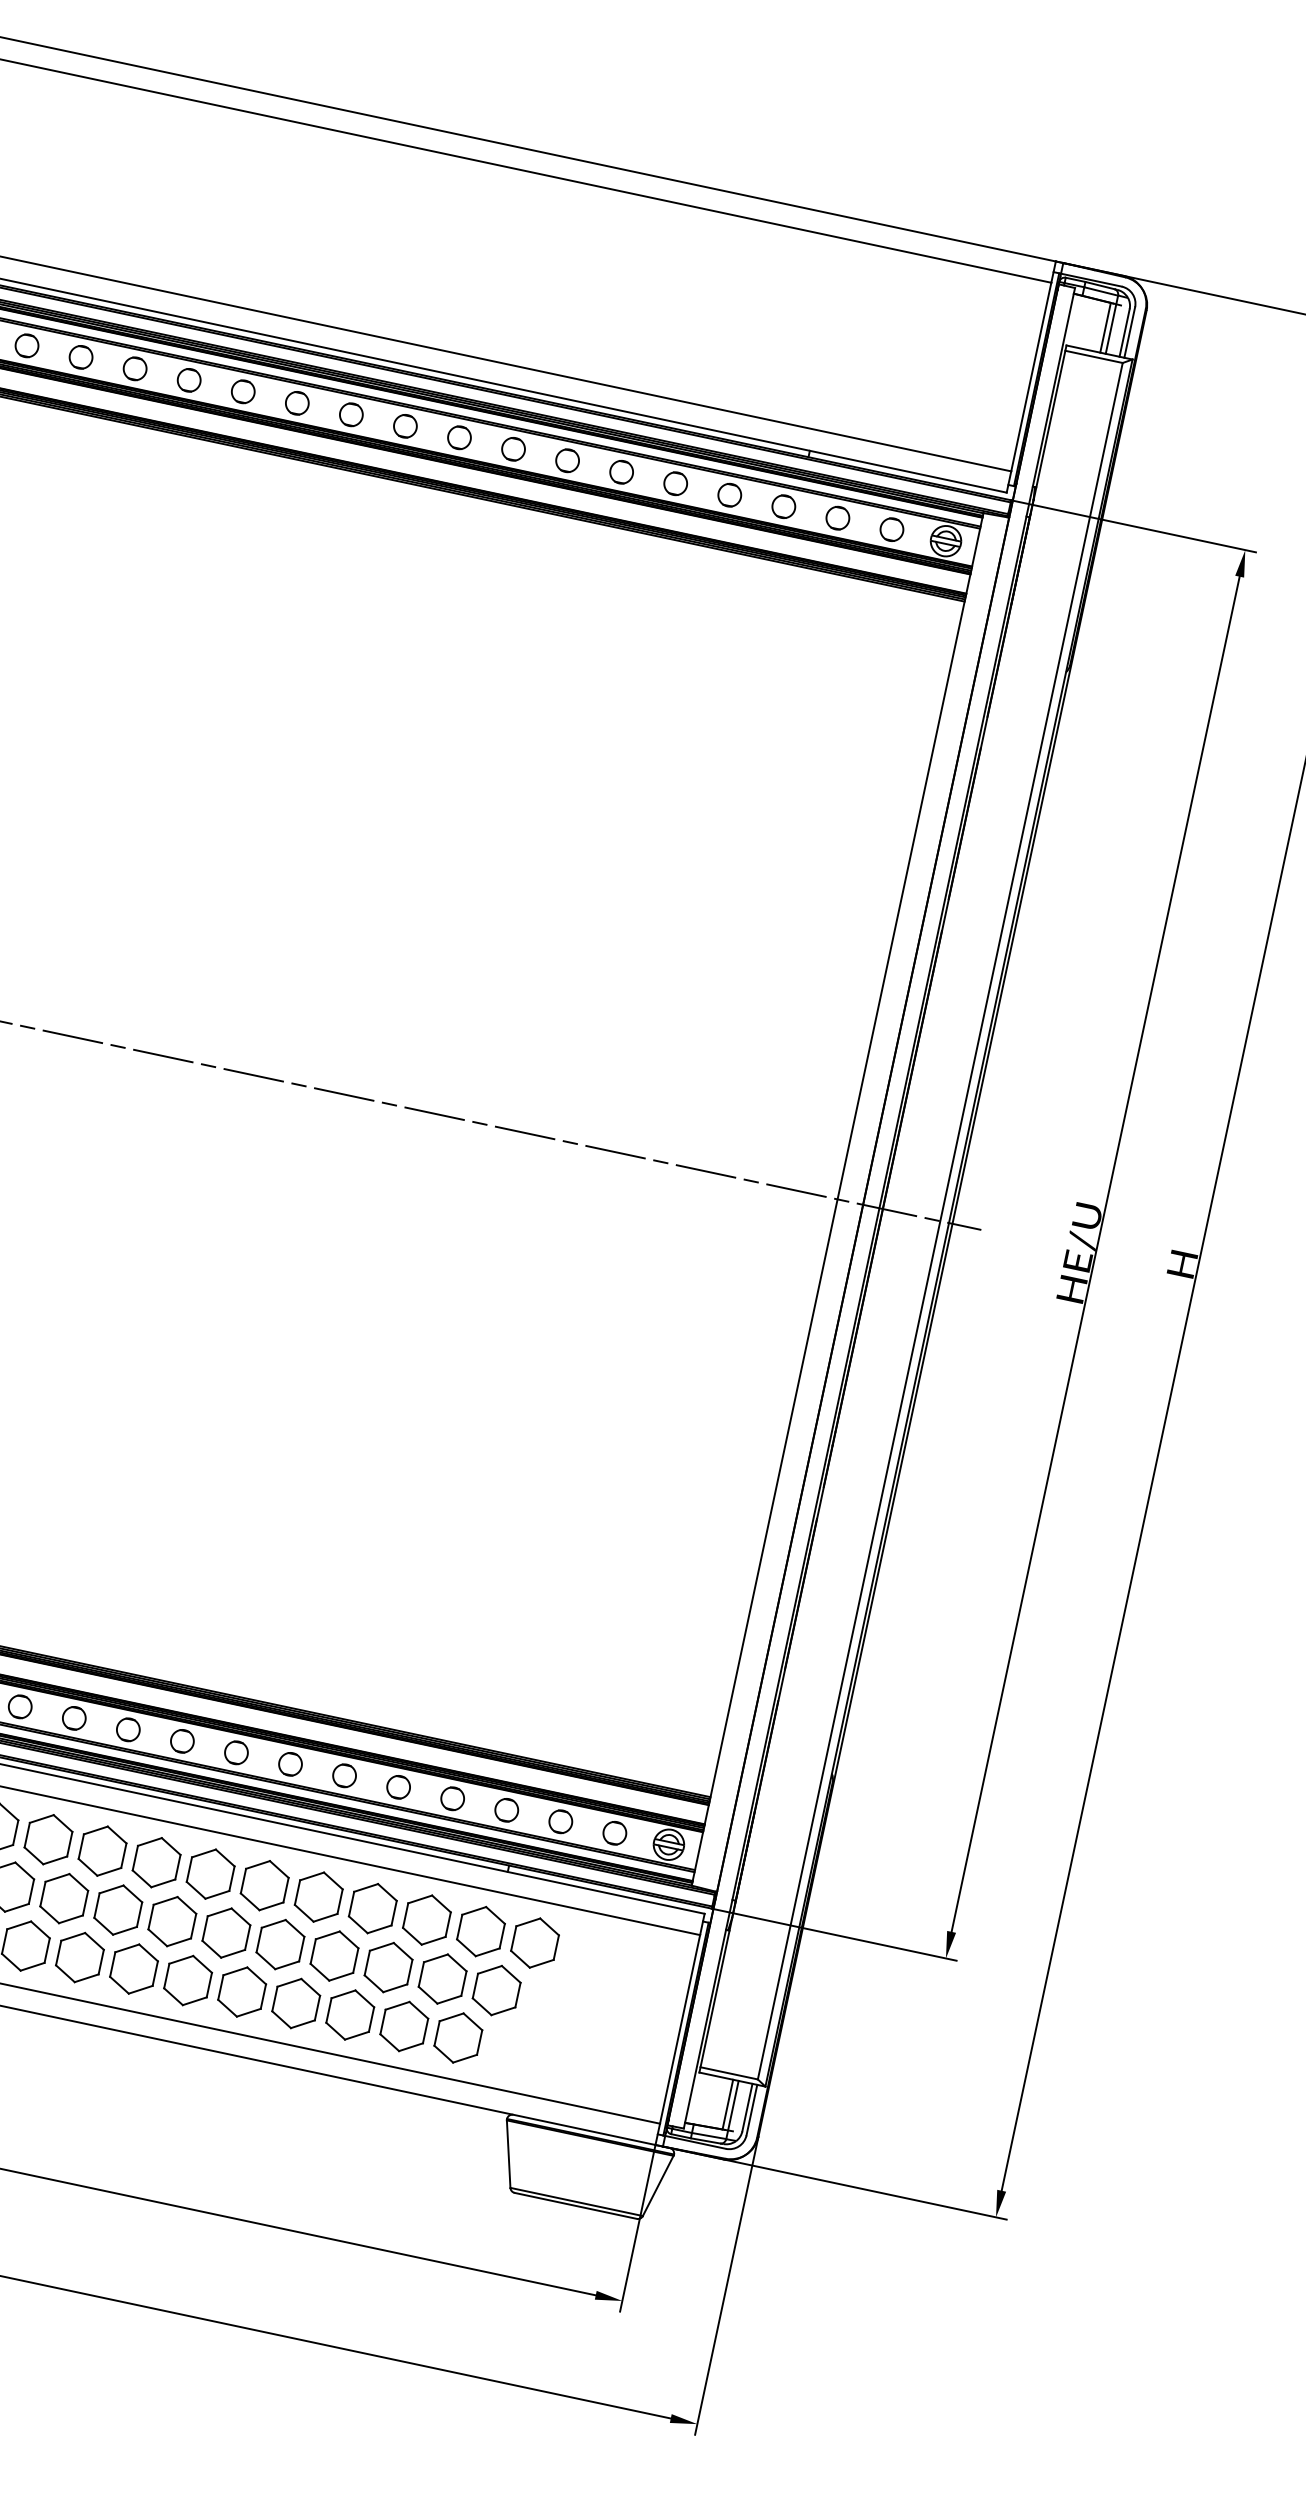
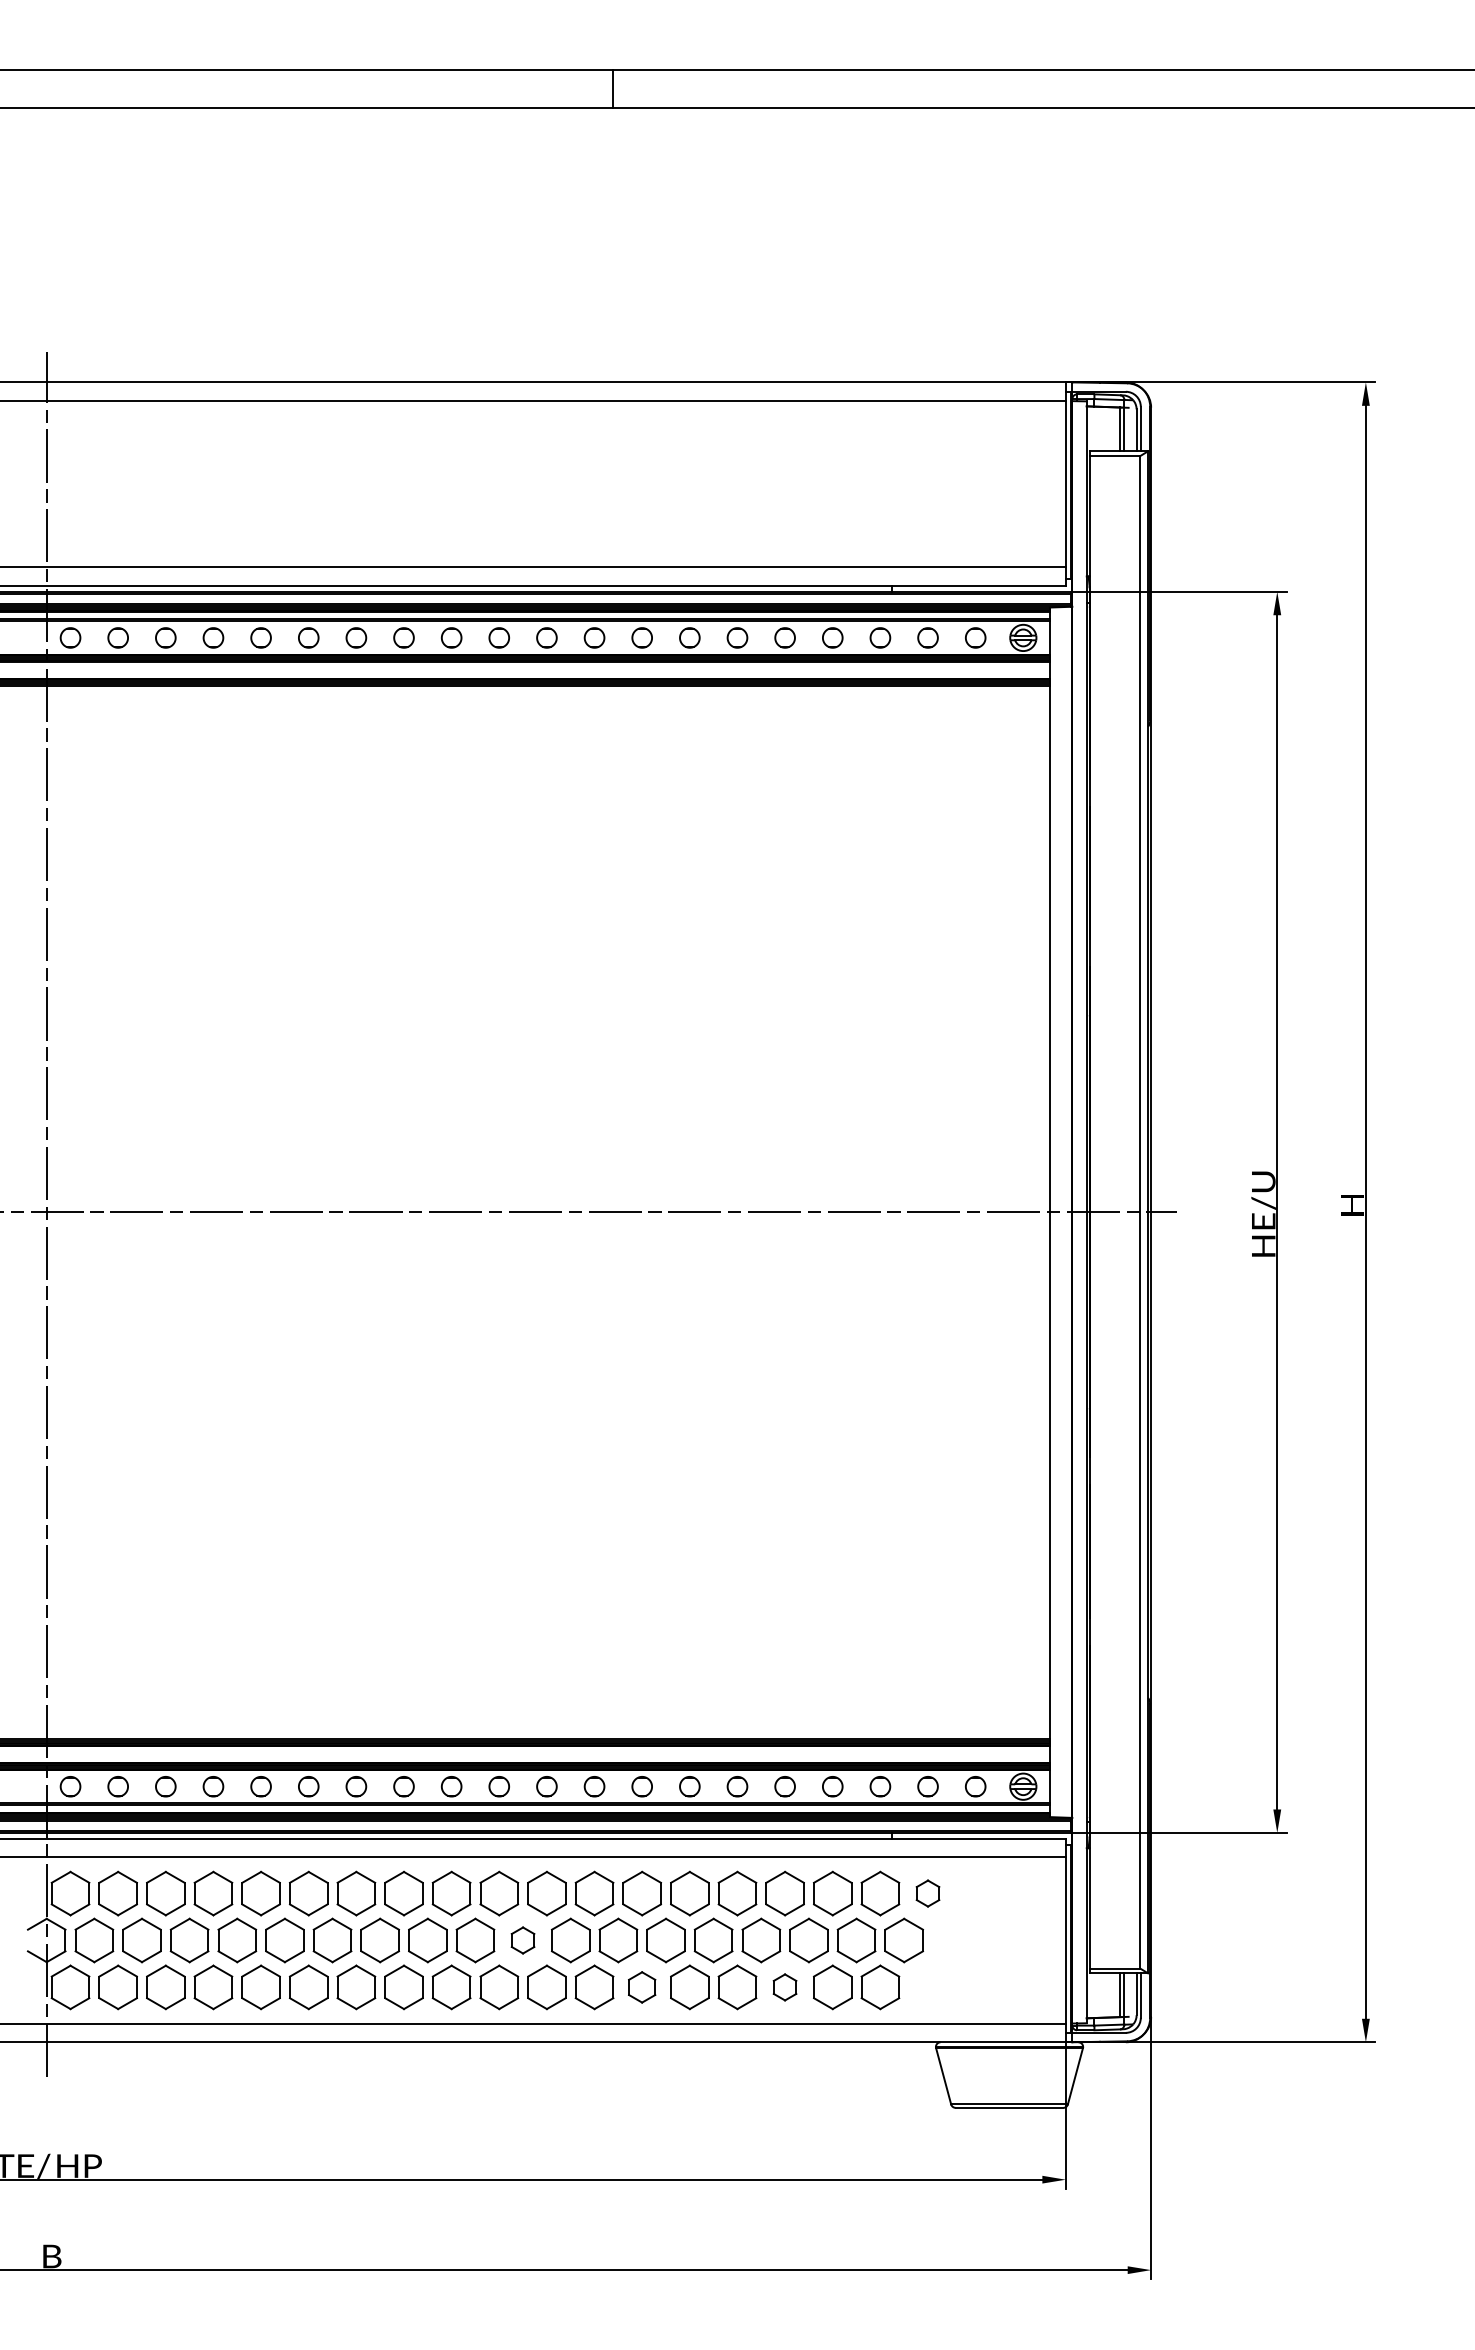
part: (63, 1898) -> (522, 1940), size x0.6
part: (534, 1942) -> (927, 1893), size x0.6
part: (187, 1980) -> (641, 1987), size x0.7
part: (349, 2015) -> (784, 1987), size x0.6

